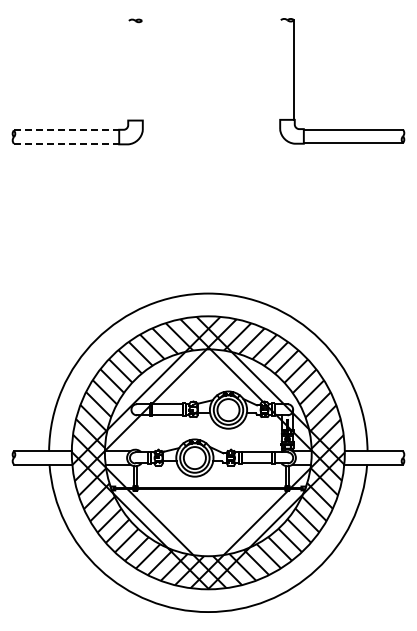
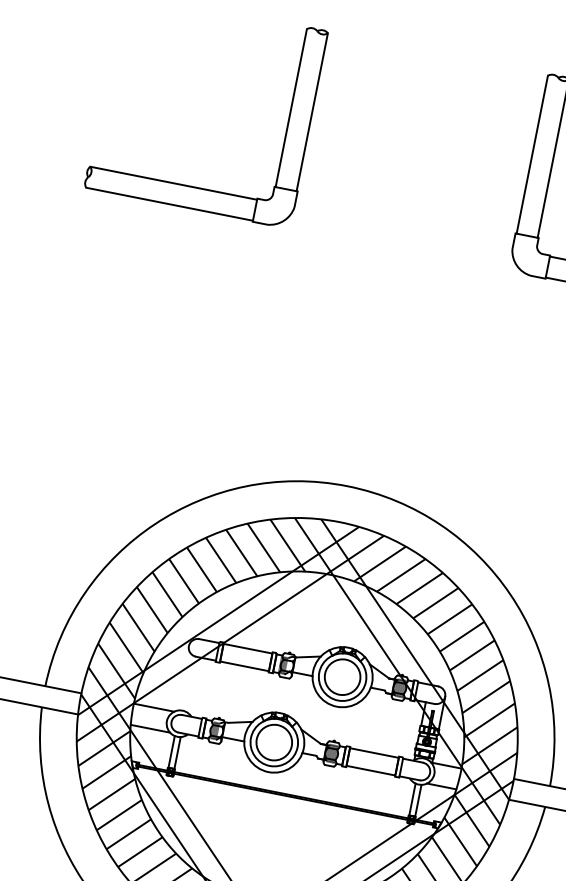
line: (280, 69) -> (531, 153), added
line: (128, 70) -> (290, 107), added
line: (142, 70) -> (312, 112), added
line: (66, 130) -> (173, 183), dashed -> solid
line: (66, 143) -> (169, 203), dashed -> solid

